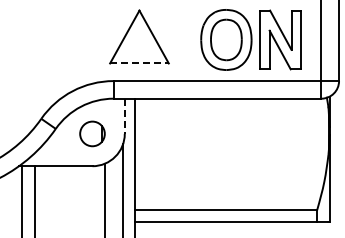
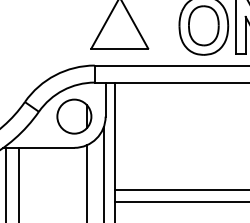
line: (139, 63) -> (119, 48), dashed -> solid
line: (124, 116) -> (105, 99), dashed -> solid
part: (92, 133) -> (74, 116), size x1.43

